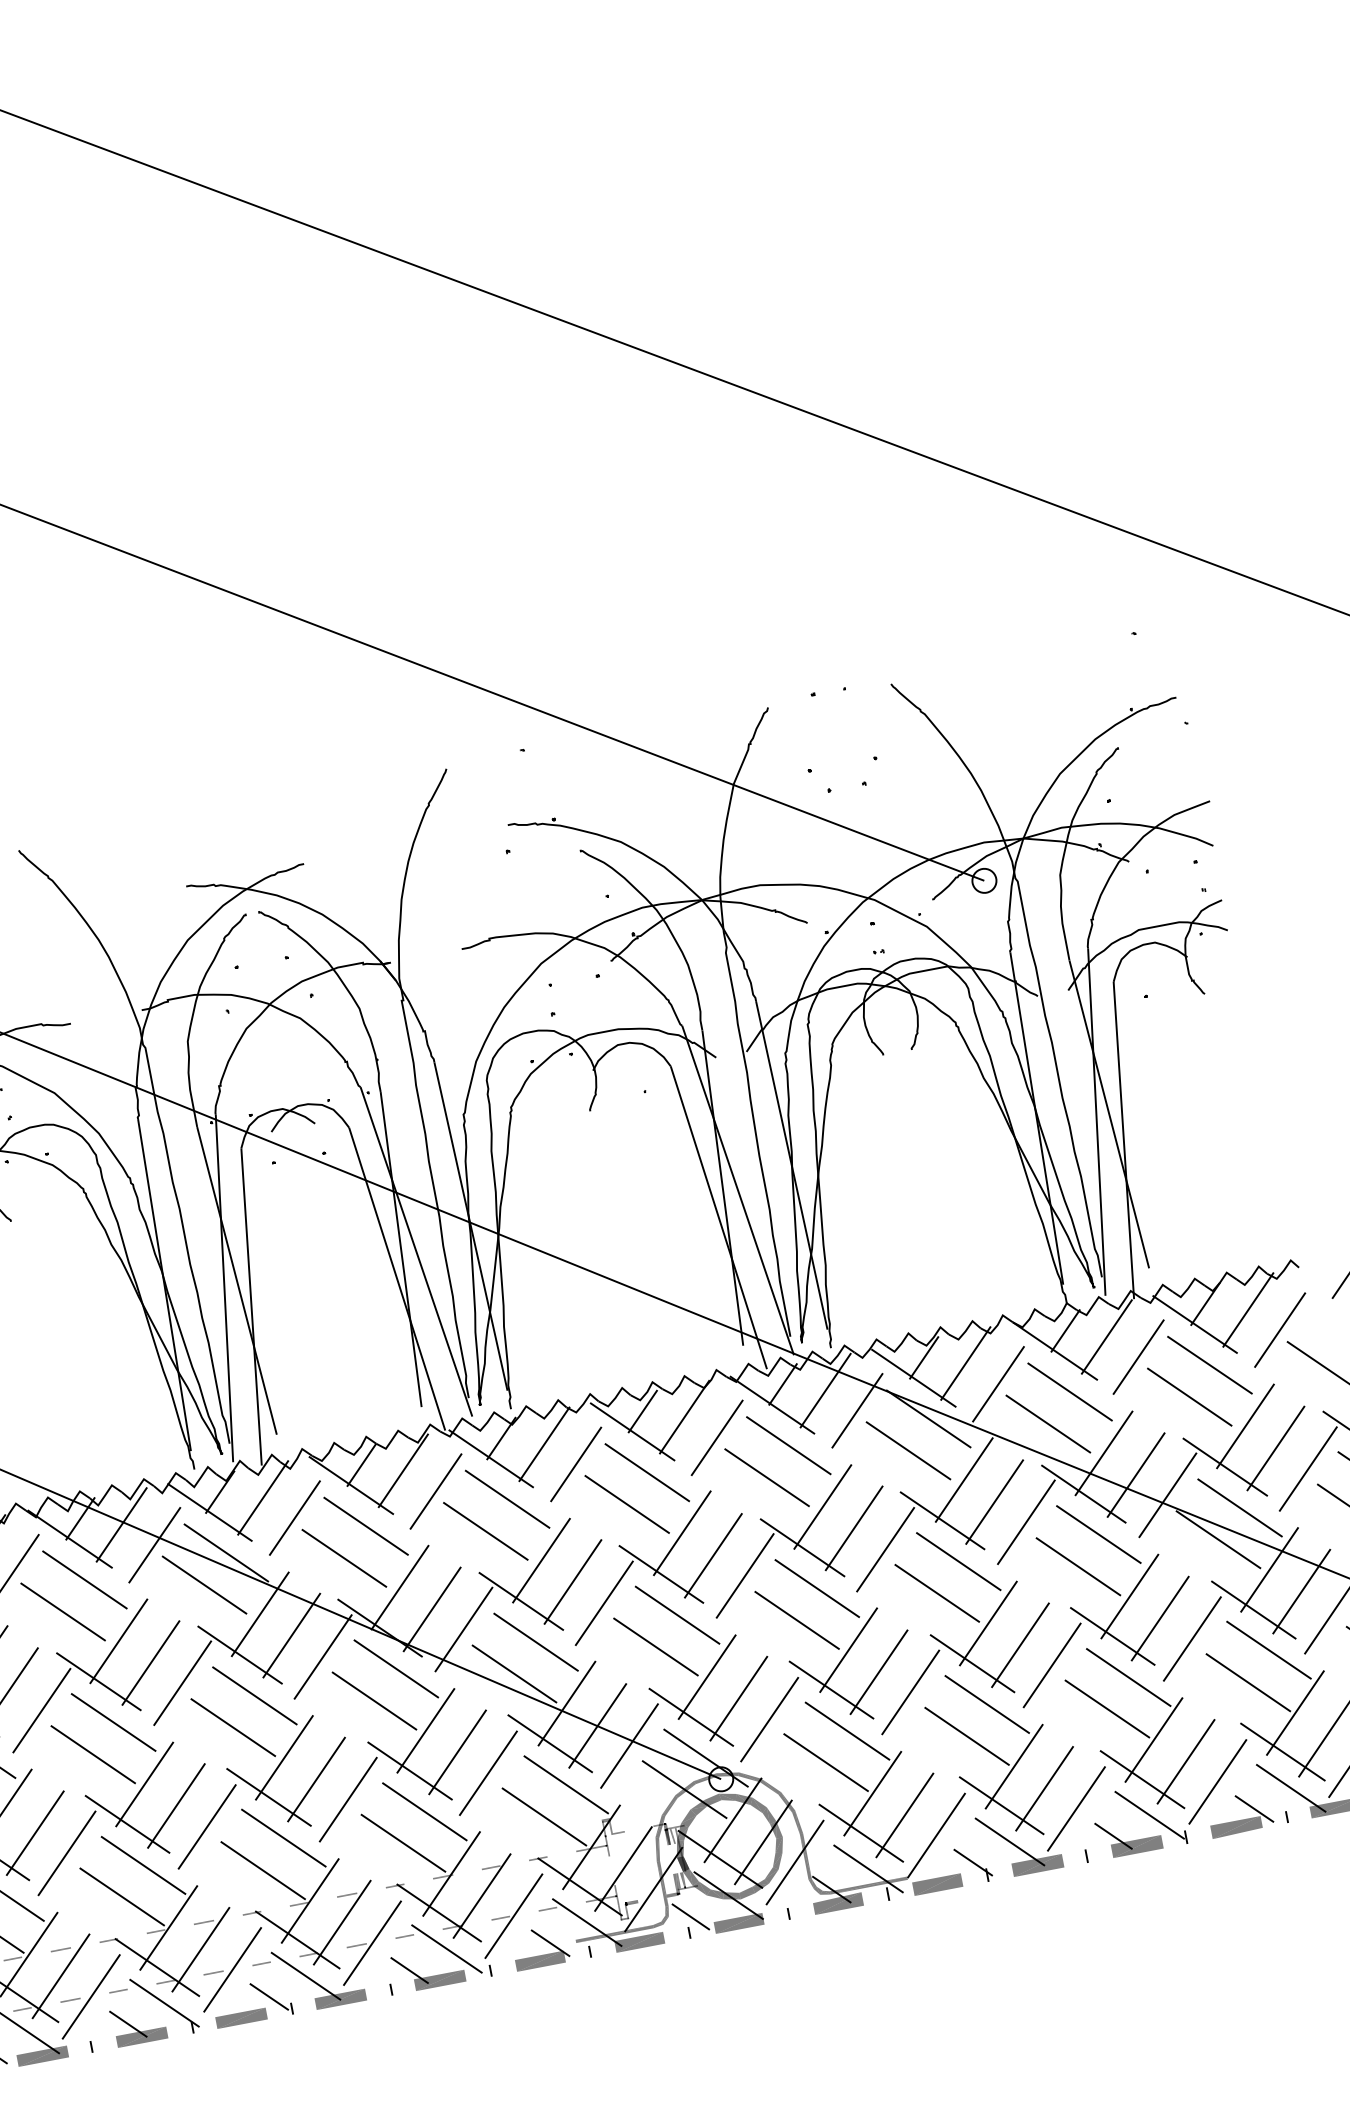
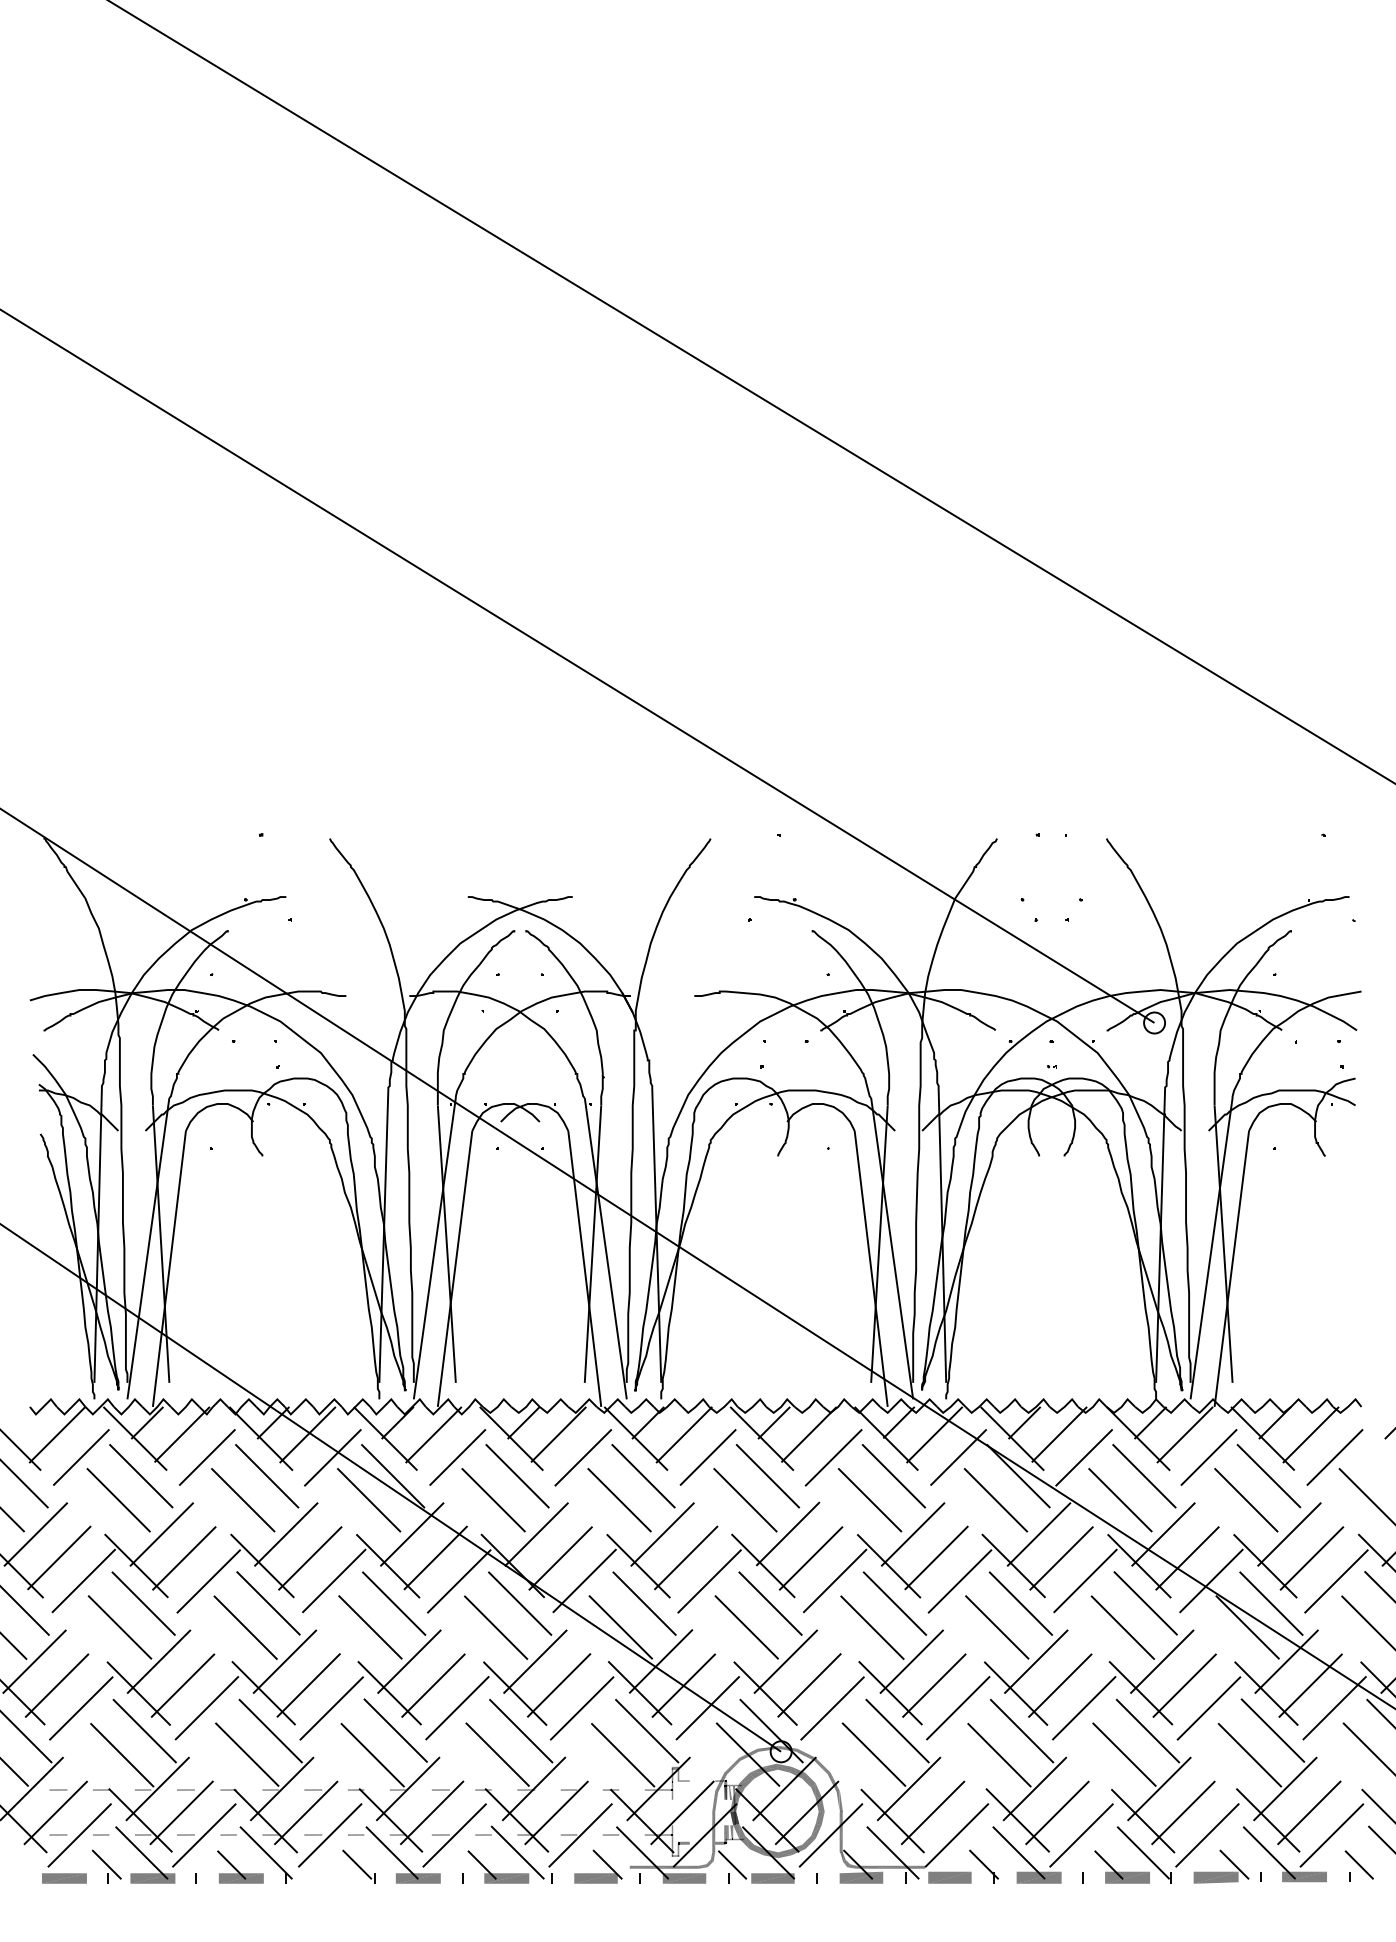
part: (241, 2018) -> (329, 1878), removed

